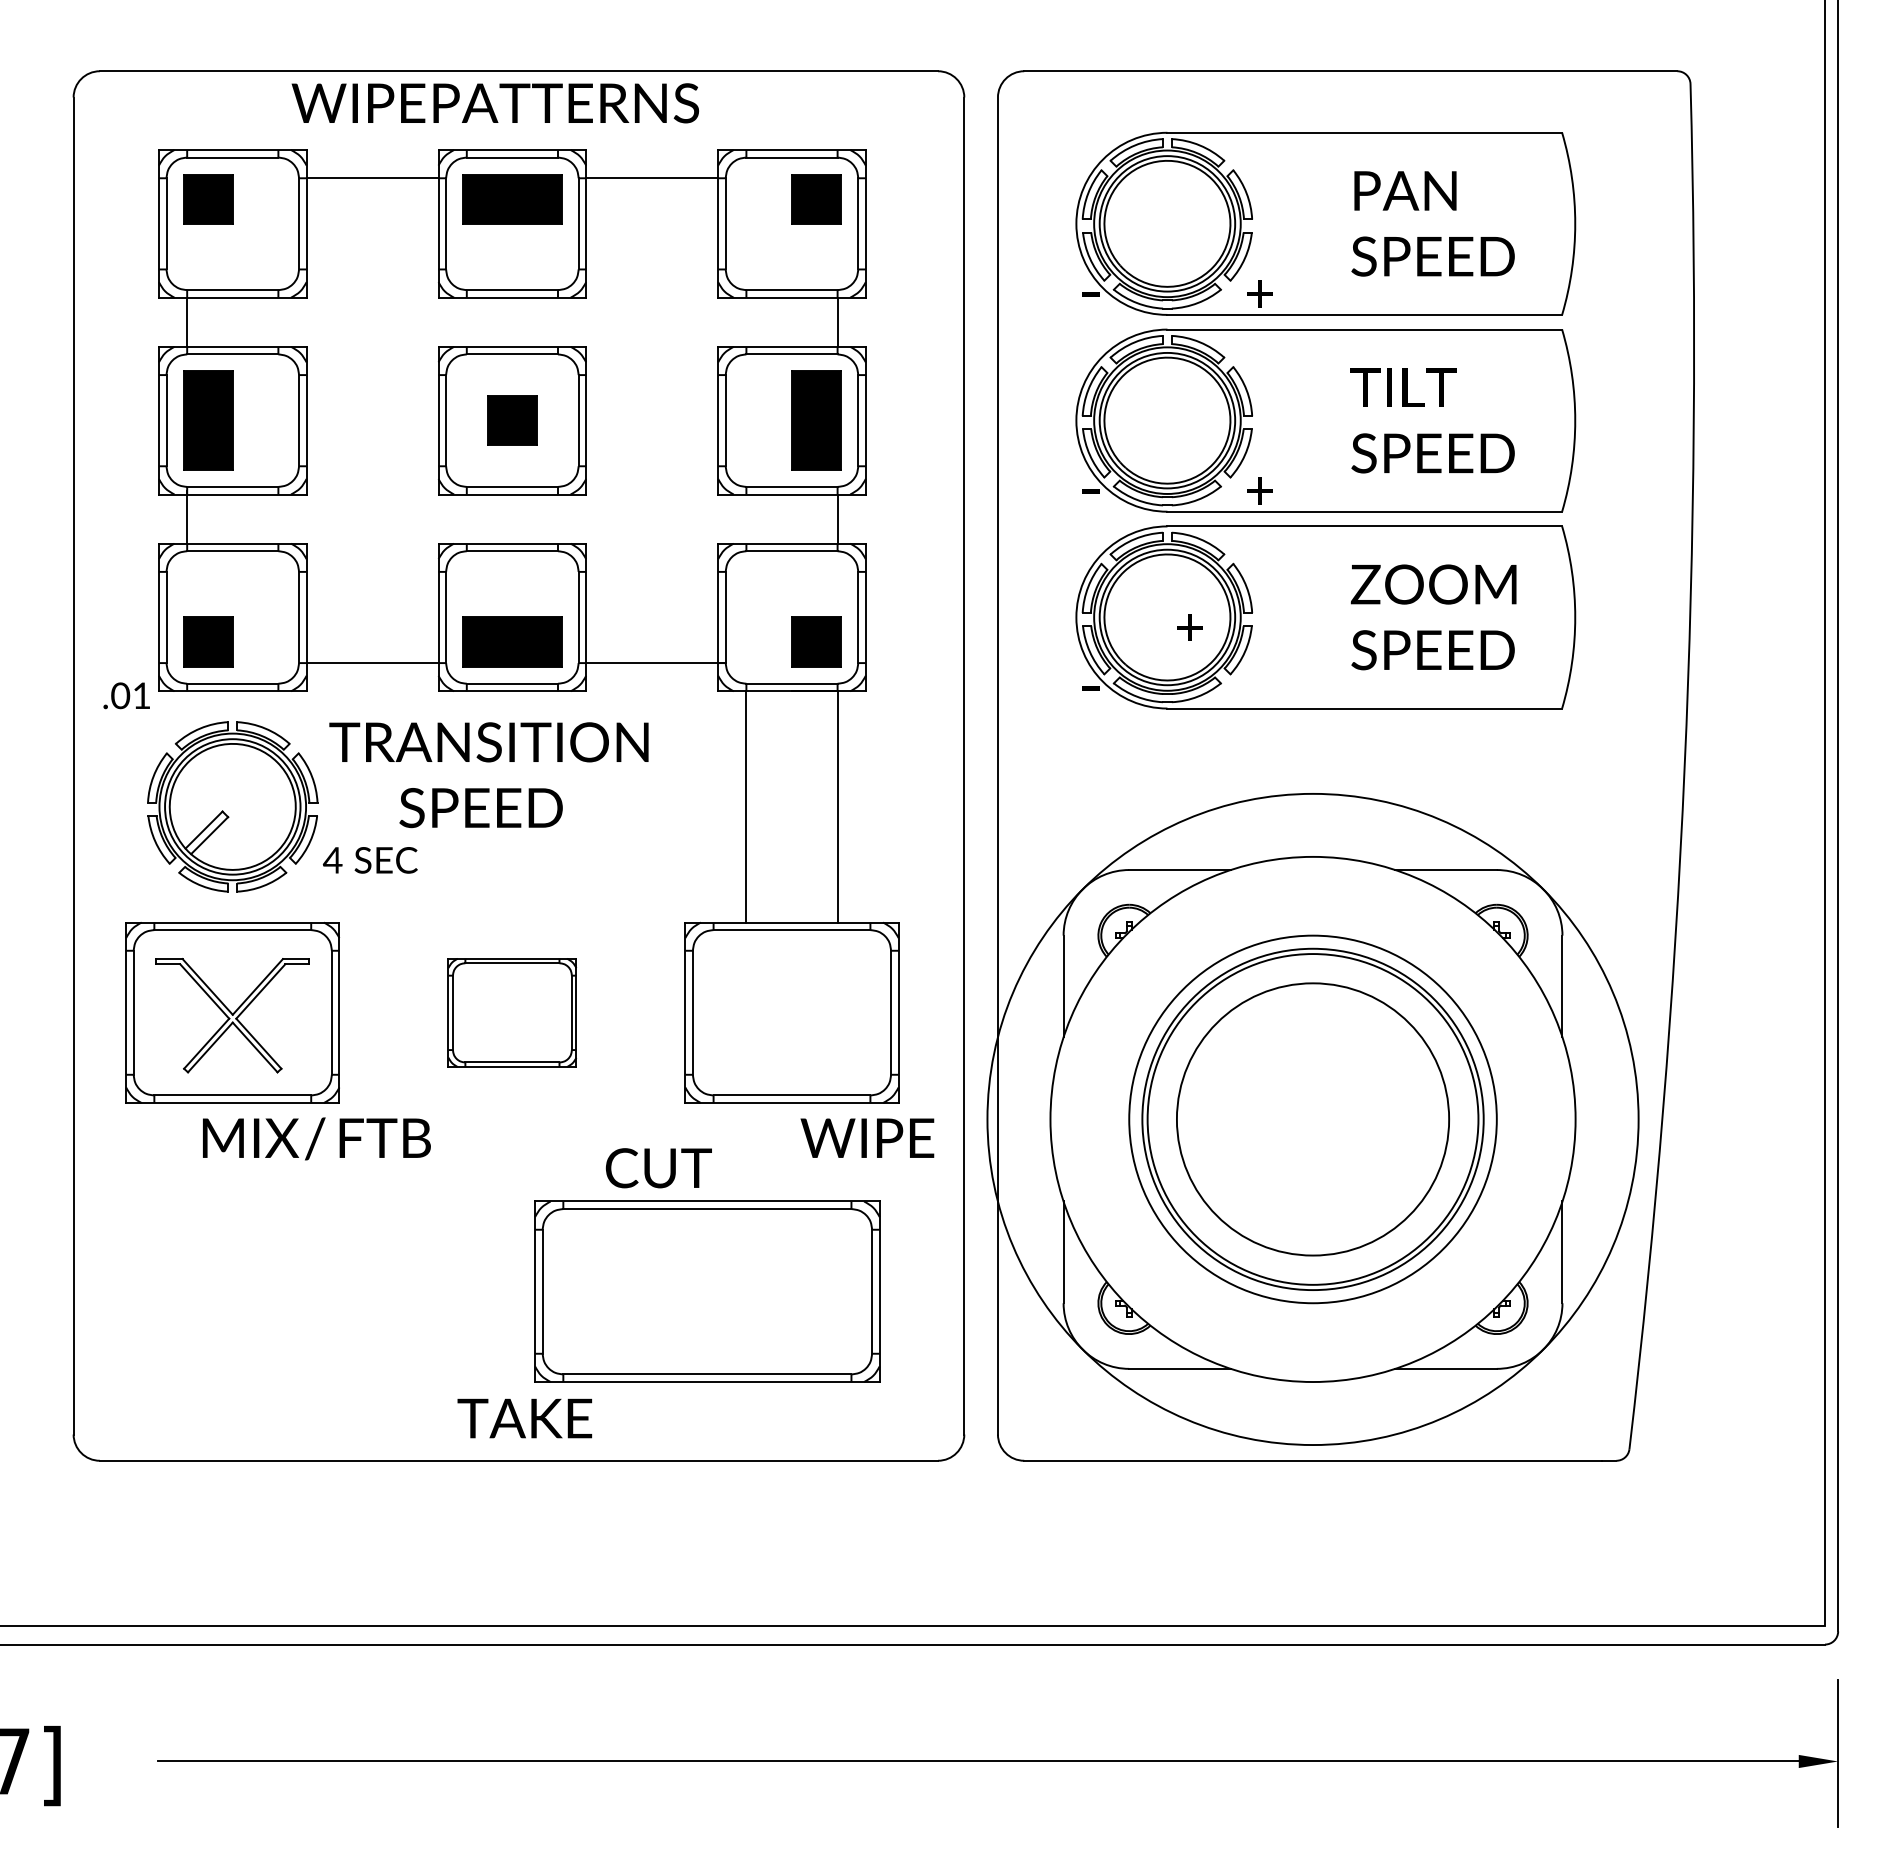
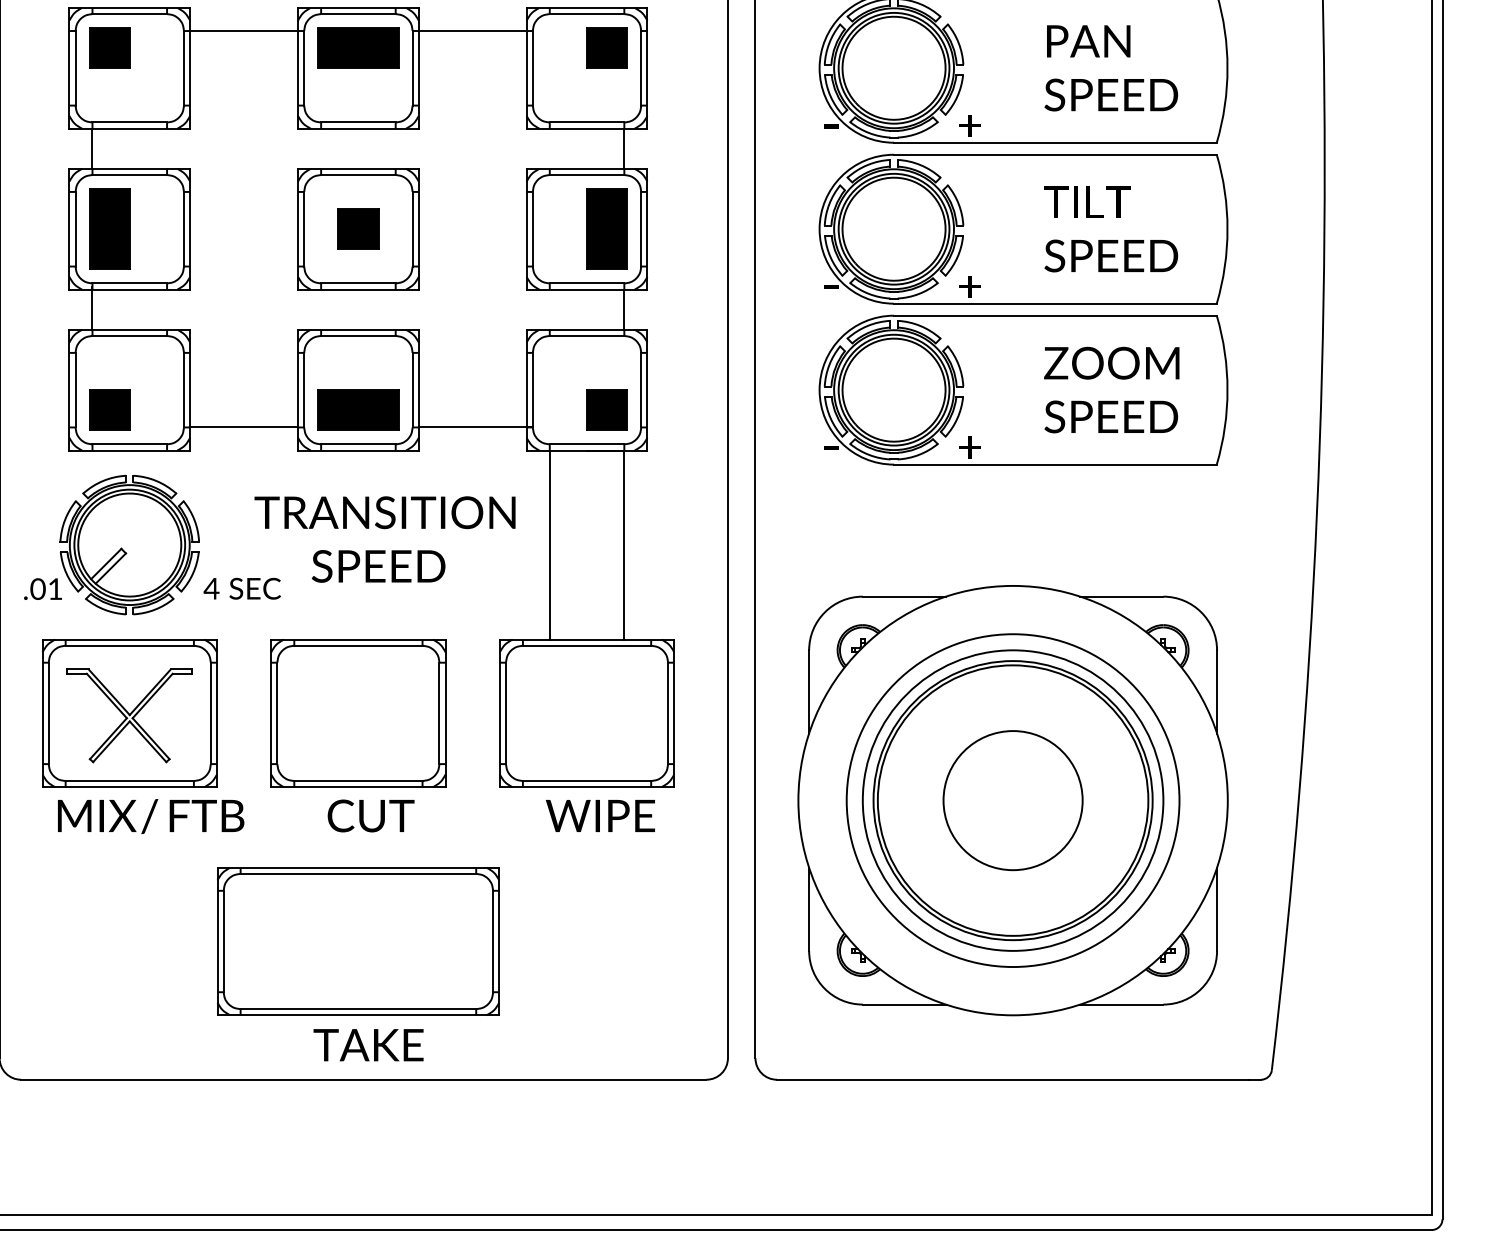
text: (1189, 627) -> (969, 447), moved
text: (126, 695) -> (42, 588), moved
text: (488, 775) -> (384, 539), moved
part: (512, 1012) -> (358, 713), size x1.67
circle: (1312, 1118) -> (1012, 799), size x0.62
circle: (1312, 1119) -> (1012, 800), size x0.62
text: (867, 1137) -> (600, 815), moved
text: (316, 1138) -> (150, 816), moved
text: (658, 1168) -> (370, 816), moved
part: (707, 1291) -> (358, 941), moved

